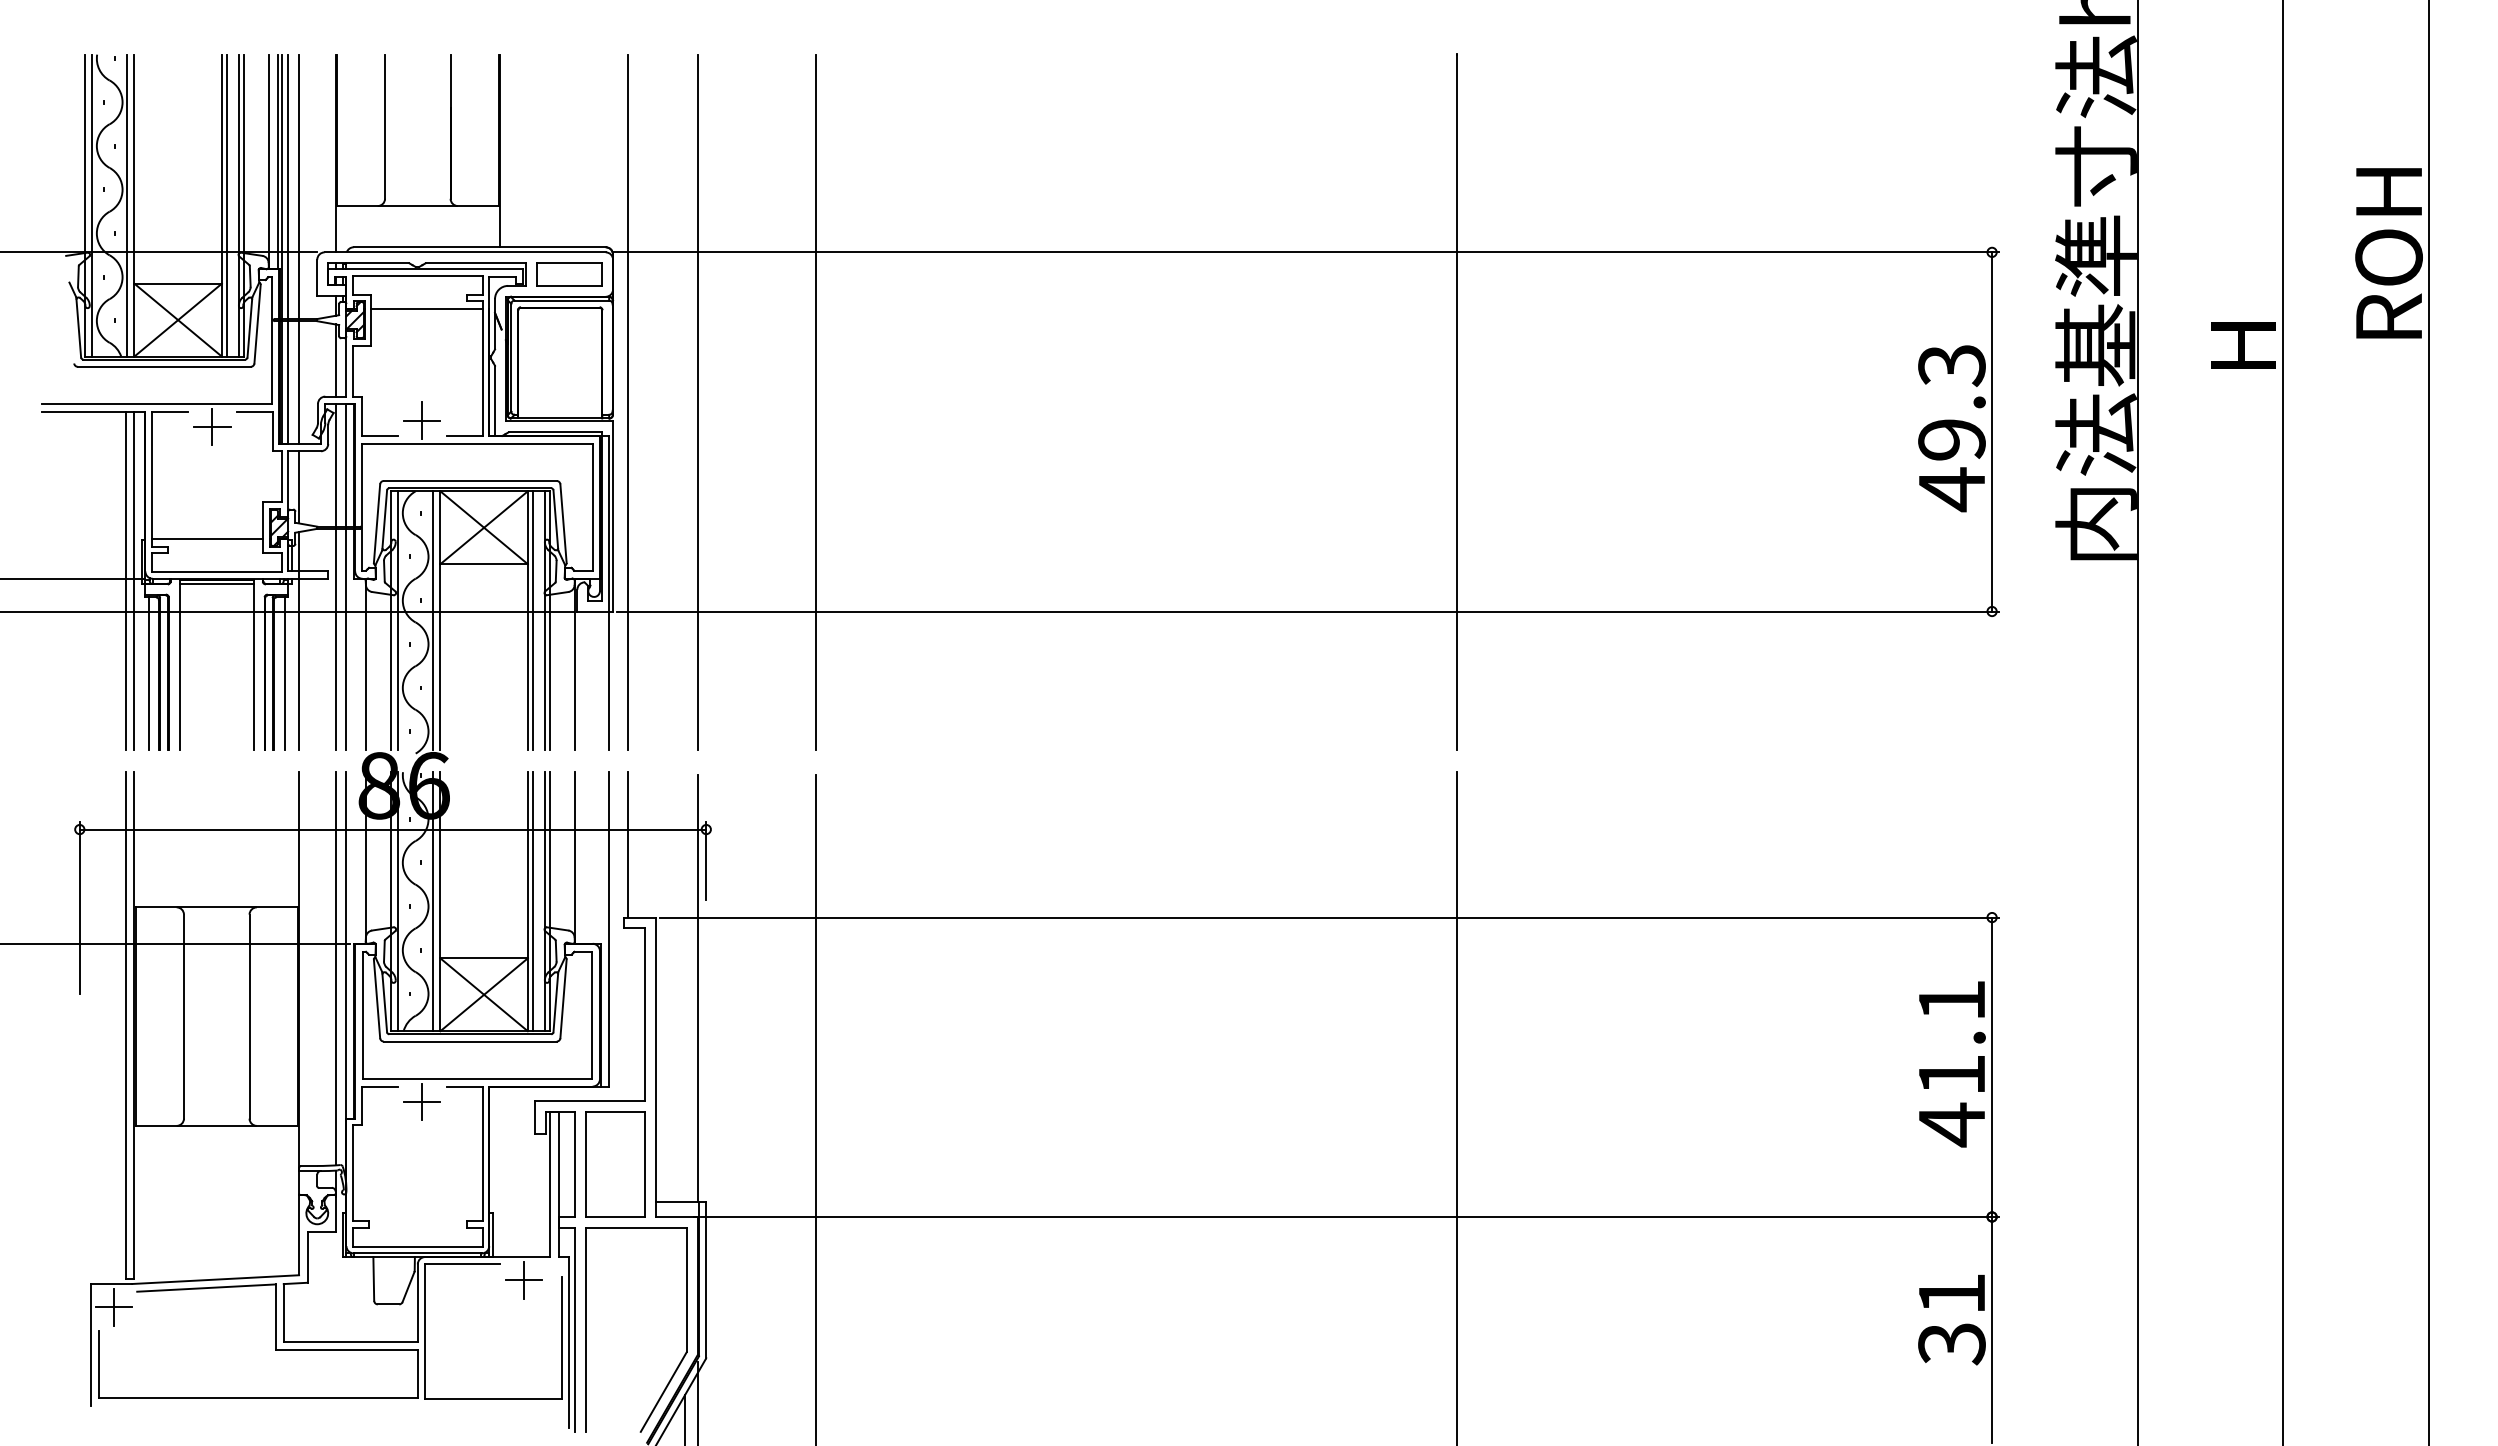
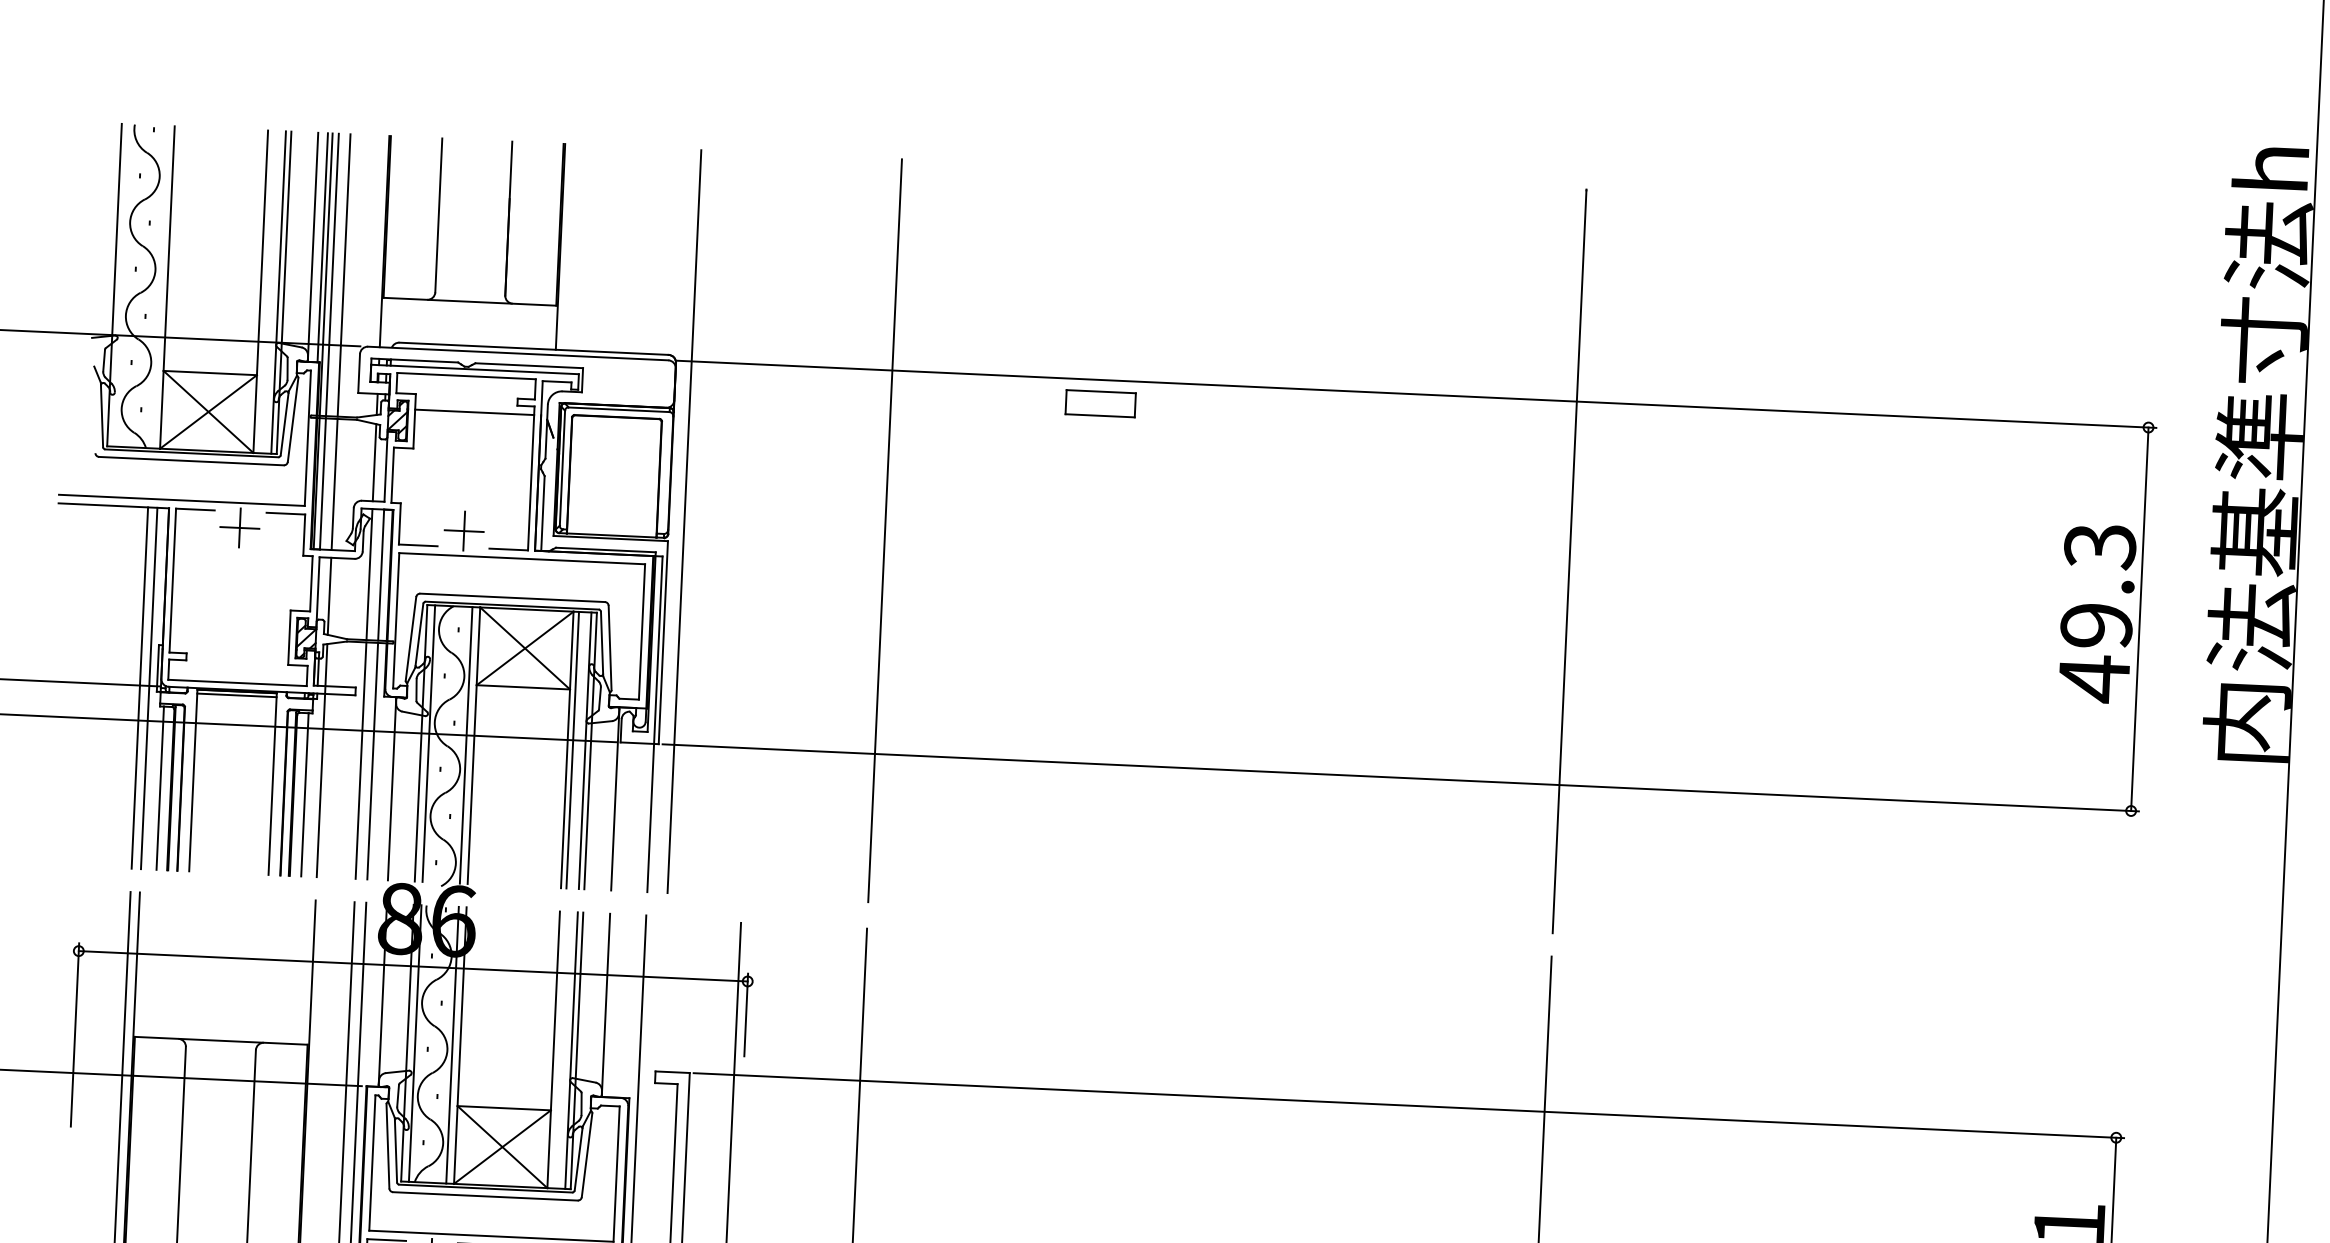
line: (92, 205) -> (122, 285), removed
line: (127, 205) -> (159, 287), removed
line: (226, 205) -> (265, 291), removed
part: (569, 274) -> (1100, 403), moved
line: (697, 402) -> (759, 525), removed
line: (207, 538) -> (229, 646), removed
line: (627, 844) -> (662, 993), removed
line: (532, 901) -> (558, 1049), removed

